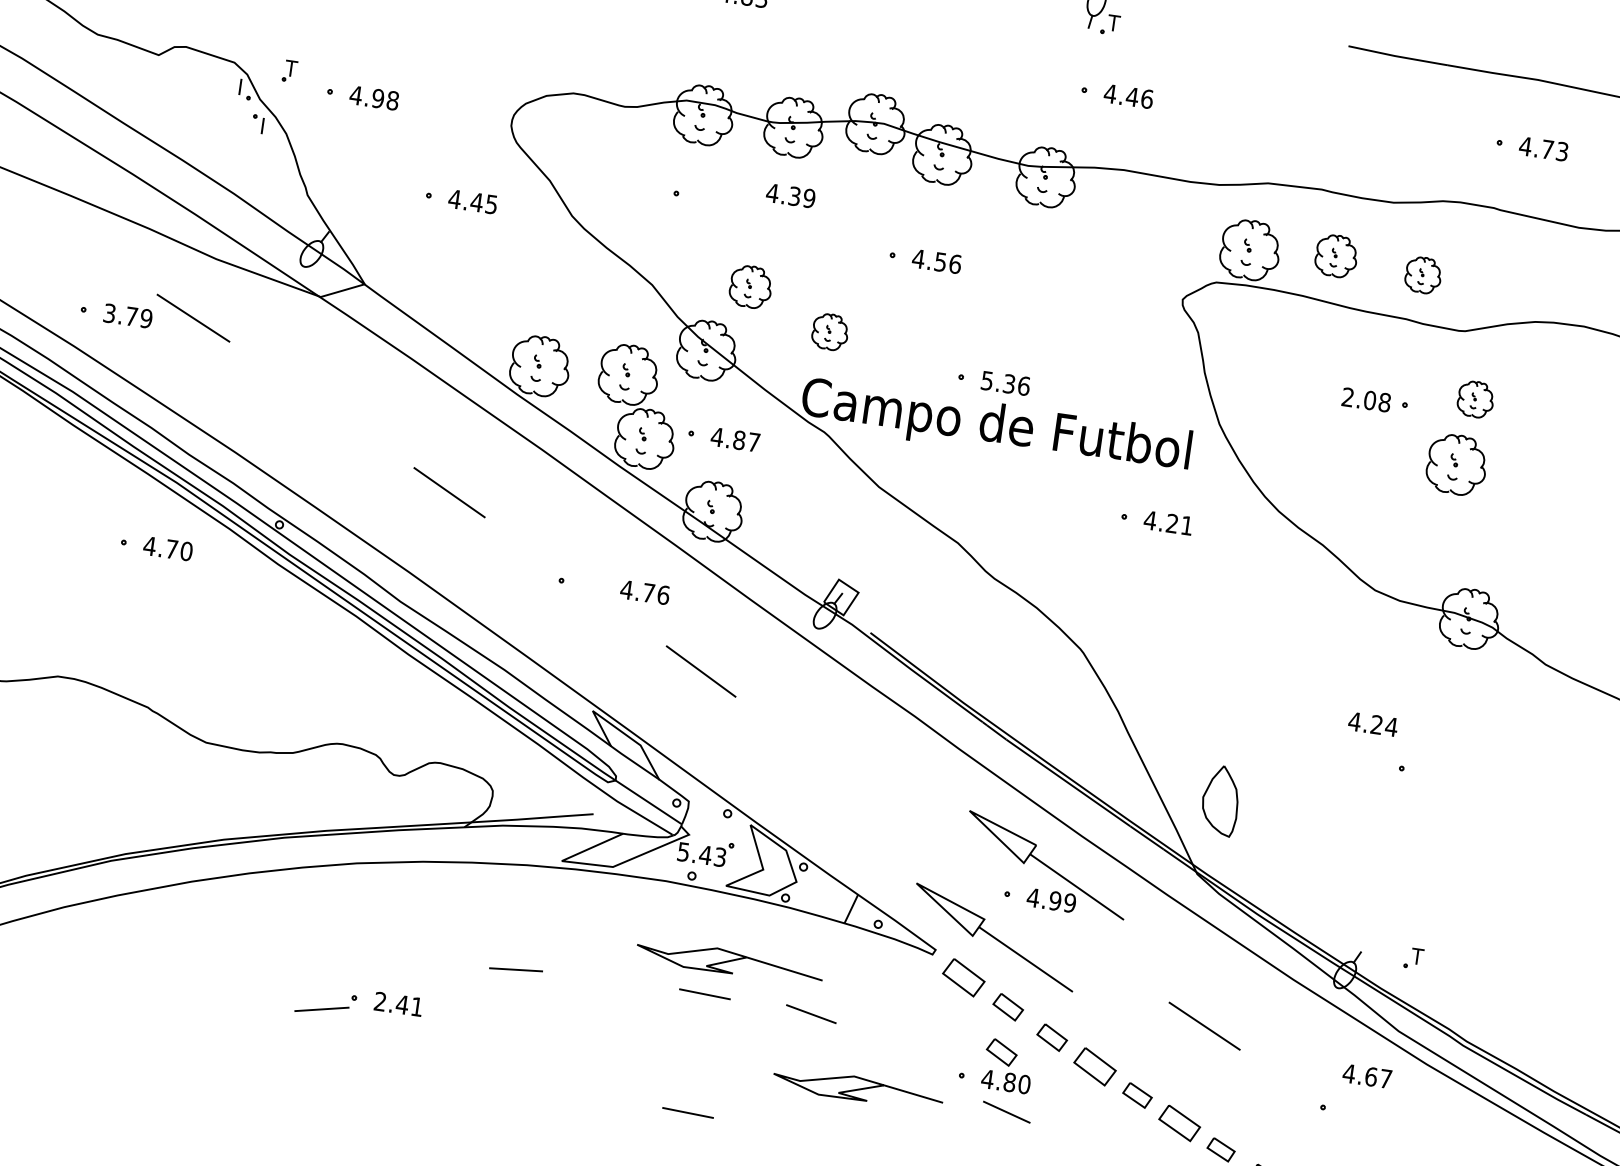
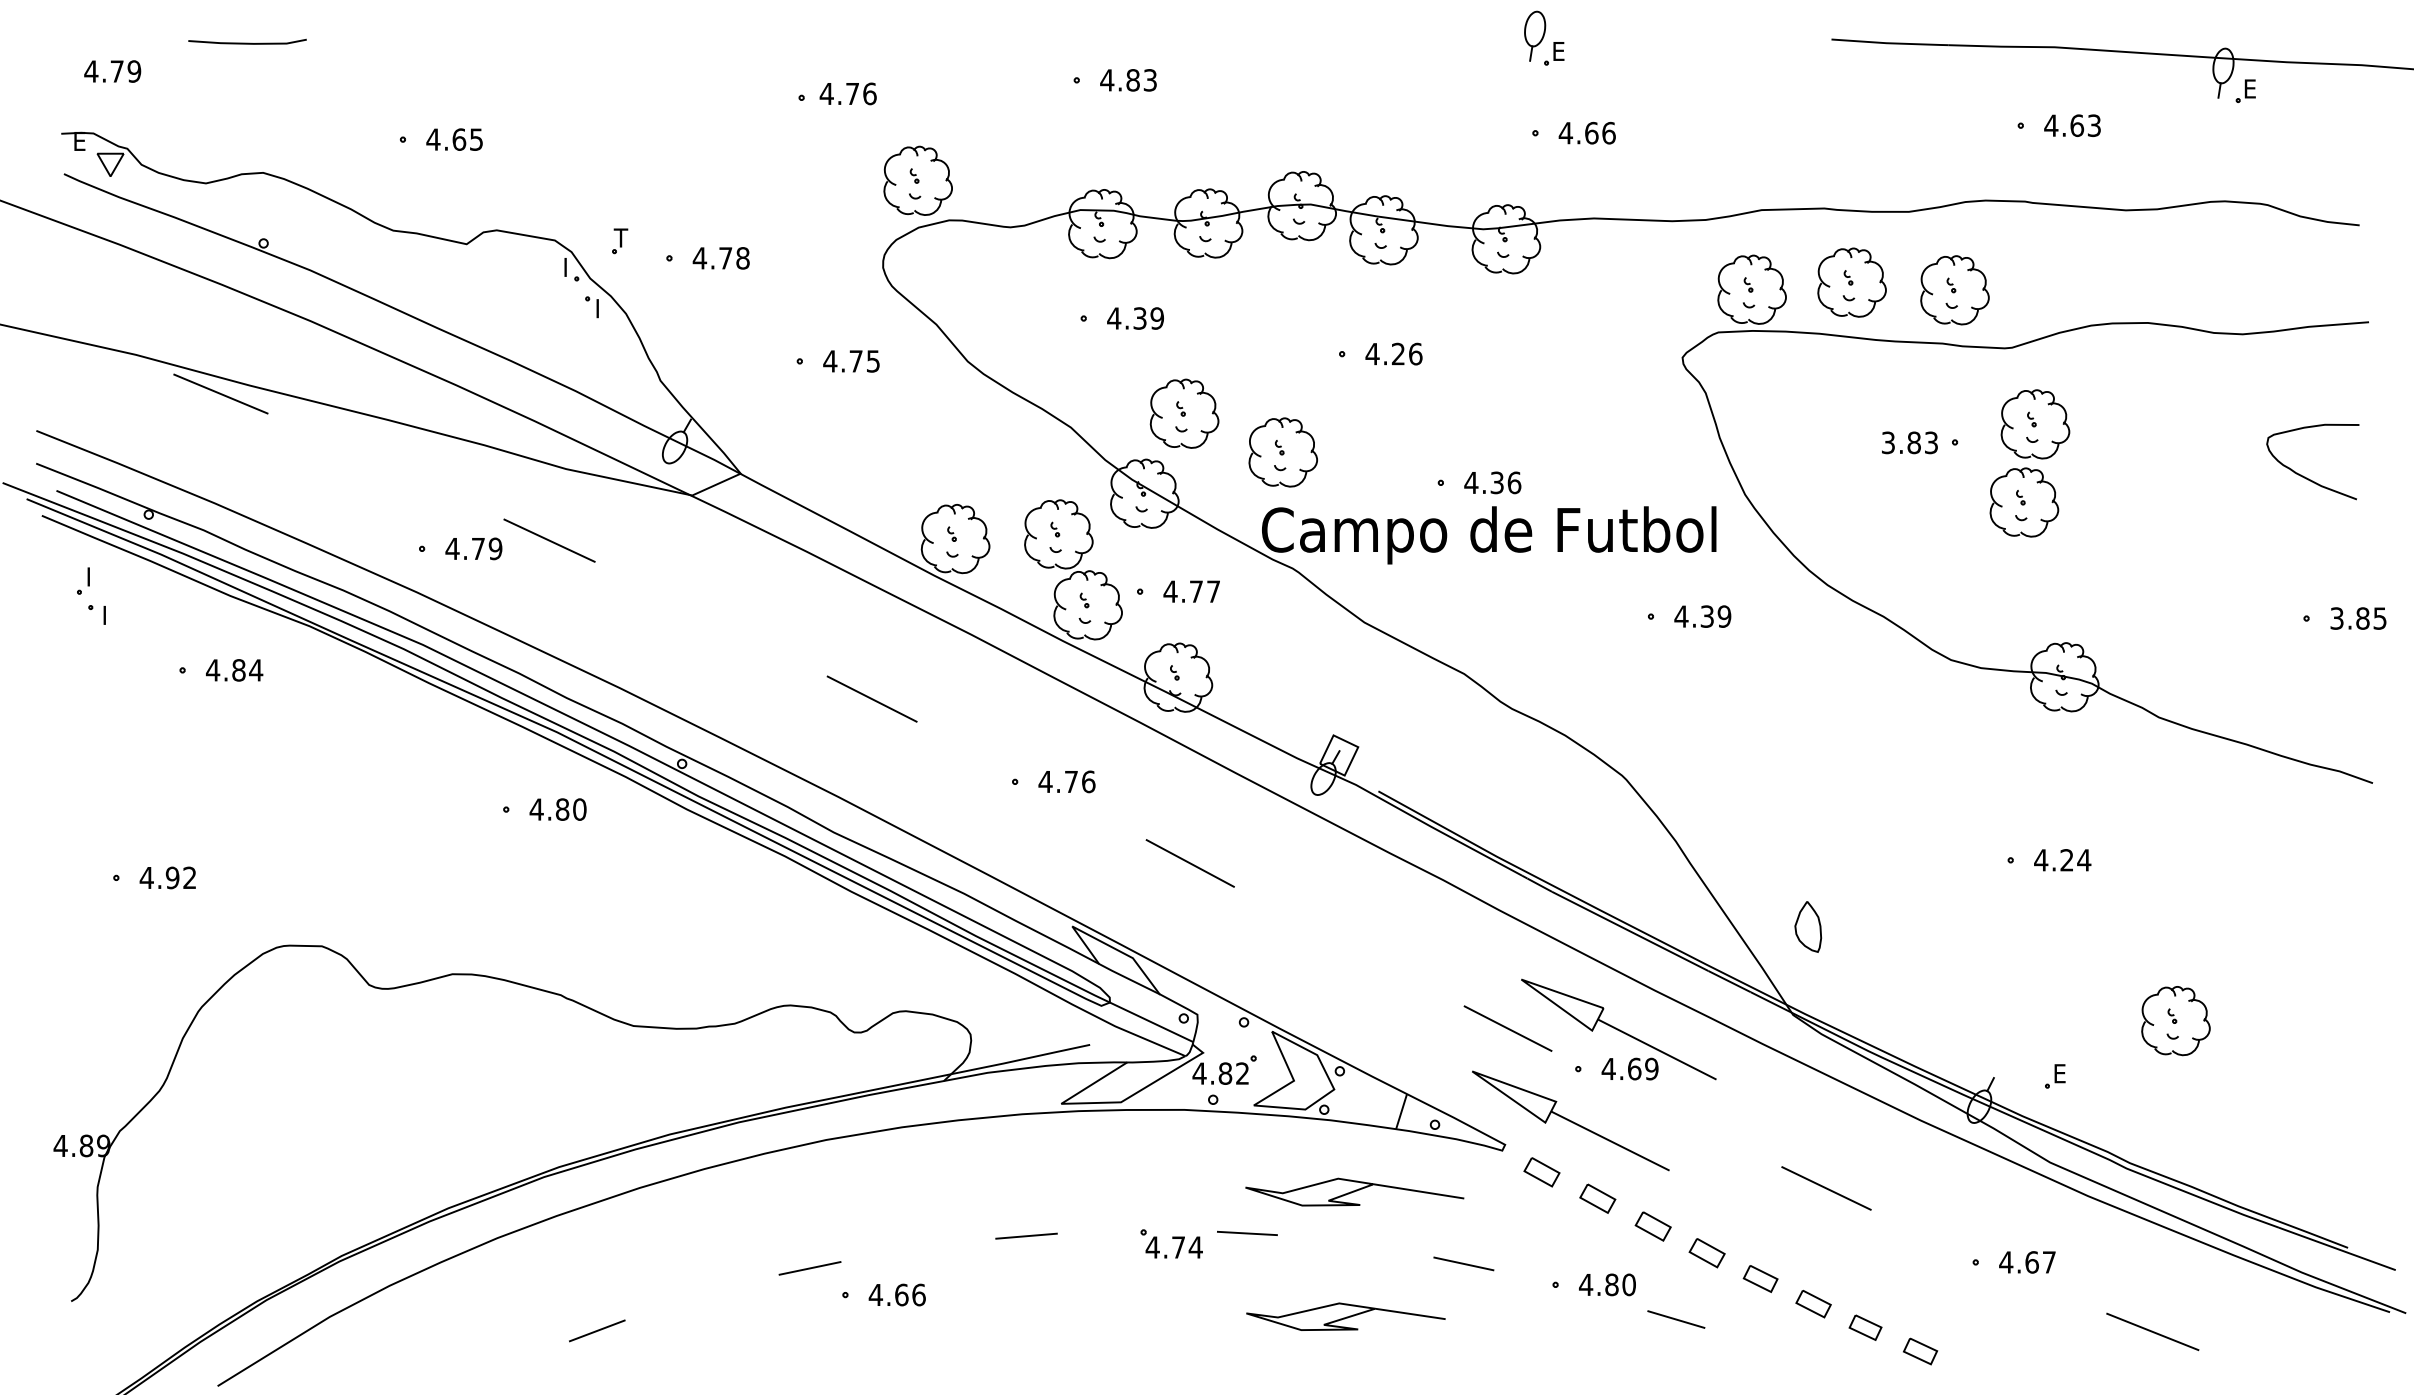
text: (1114, 23) -> (1558, 51), T -> E
part: (551, 55) -> (917, 180), added
text: (1132, 96) -> (1591, 132), 4.46 -> 4.66
text: (377, 98) -> (725, 258), 4.98 -> 4.78
text: (1548, 149) -> (2077, 125), 4.73 -> 4.63
text: (790, 195) -> (1135, 318), moved
text: (477, 202) -> (856, 361), 4.45 -> 4.75
part: (1336, 256) -> (1851, 282), size x1.43
text: (939, 261) -> (1397, 353), 4.56 -> 4.26
part: (1422, 275) -> (1954, 290), size x1.67
part: (750, 286) -> (1184, 413), size x1.43
text: (109, 313) -> (452, 548), 3.79 -> 4.79
part: (829, 332) -> (1282, 452), size x1.67
text: (987, 381) -> (1471, 483), 5.36 -> 4.36
text: (1366, 399) -> (1909, 442), 2.08 -> 3.83
part: (1475, 399) -> (2035, 424), size x1.67
text: (739, 440) -> (1196, 591), 4.87 -> 4.77
text: (1179, 524) -> (1715, 616), 4.21 -> 4.39
text: (171, 549) -> (562, 809), 4.70 -> 4.80
text: (644, 592) -> (1066, 781), moved
text: (1372, 724) -> (2062, 860), moved
part: (1221, 800) -> (1808, 926), size x0.62
line: (951, 850) -> (1507, 1028), added
text: (701, 854) -> (1220, 1073), 5.43 -> 4.82
text: (1055, 900) -> (1634, 1068), 4.99 -> 4.69
part: (1522, 926) -> (2175, 1021), added
text: (1417, 956) -> (2059, 1073), T -> E
curve: (729, 961) -> (1354, 1191), moved
part: (963, 977) -> (1541, 1172), size x0.71
part: (638, 993) -> (1171, 1243), added
line: (138, 998) -> (597, 1330), added
text: (398, 1003) -> (896, 1294), 2.41 -> 4.66
line: (321, 1009) -> (809, 1268), moved
line: (811, 1013) -> (1463, 1263), moved
part: (1001, 1052) -> (1597, 1251), removed
part: (1094, 1067) -> (1706, 1253), size x0.71
text: (1367, 1076) -> (2027, 1262), moved
curve: (858, 1088) -> (1346, 1316), moved
line: (688, 1112) -> (1247, 1371), removed
line: (1006, 1112) -> (1676, 1319), moved
part: (1179, 1122) -> (1813, 1303), size x0.71

